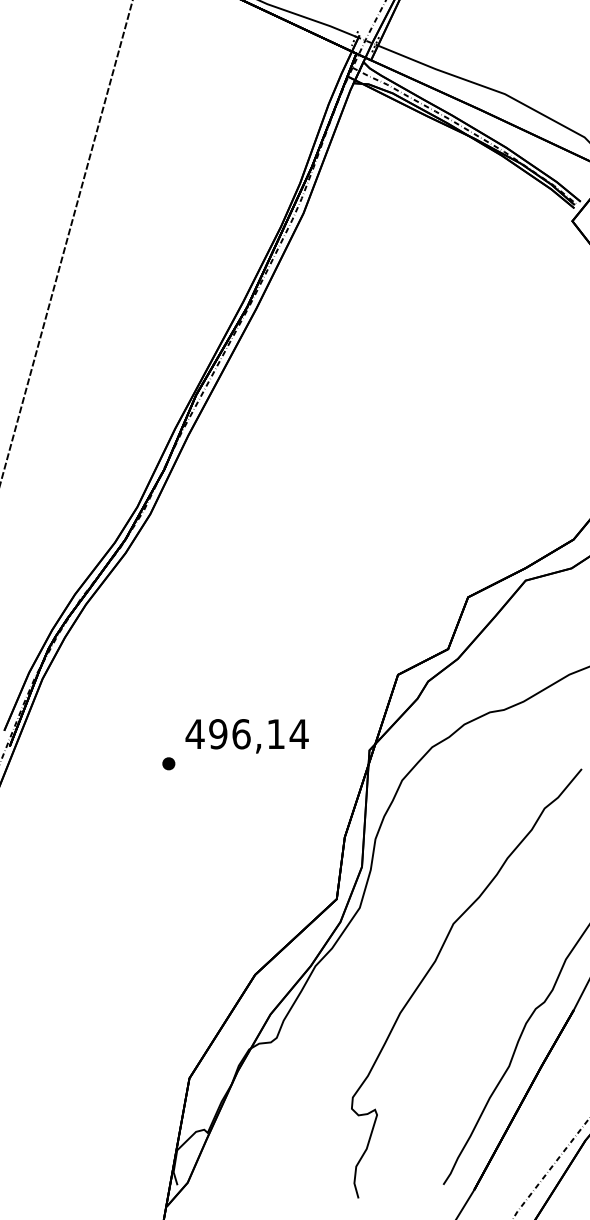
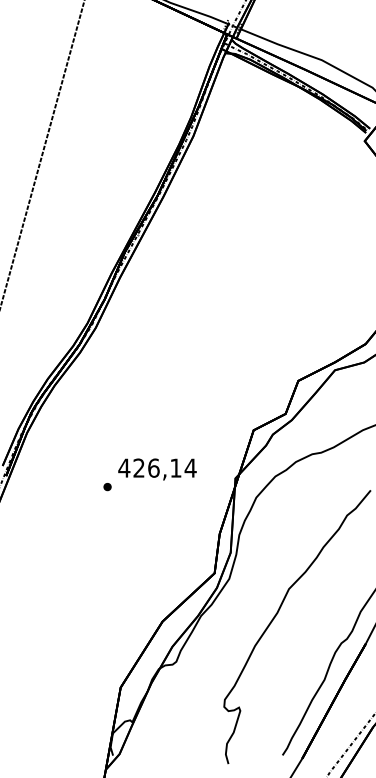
text: (217, 733) -> (138, 467), 496,14 -> 426,14

